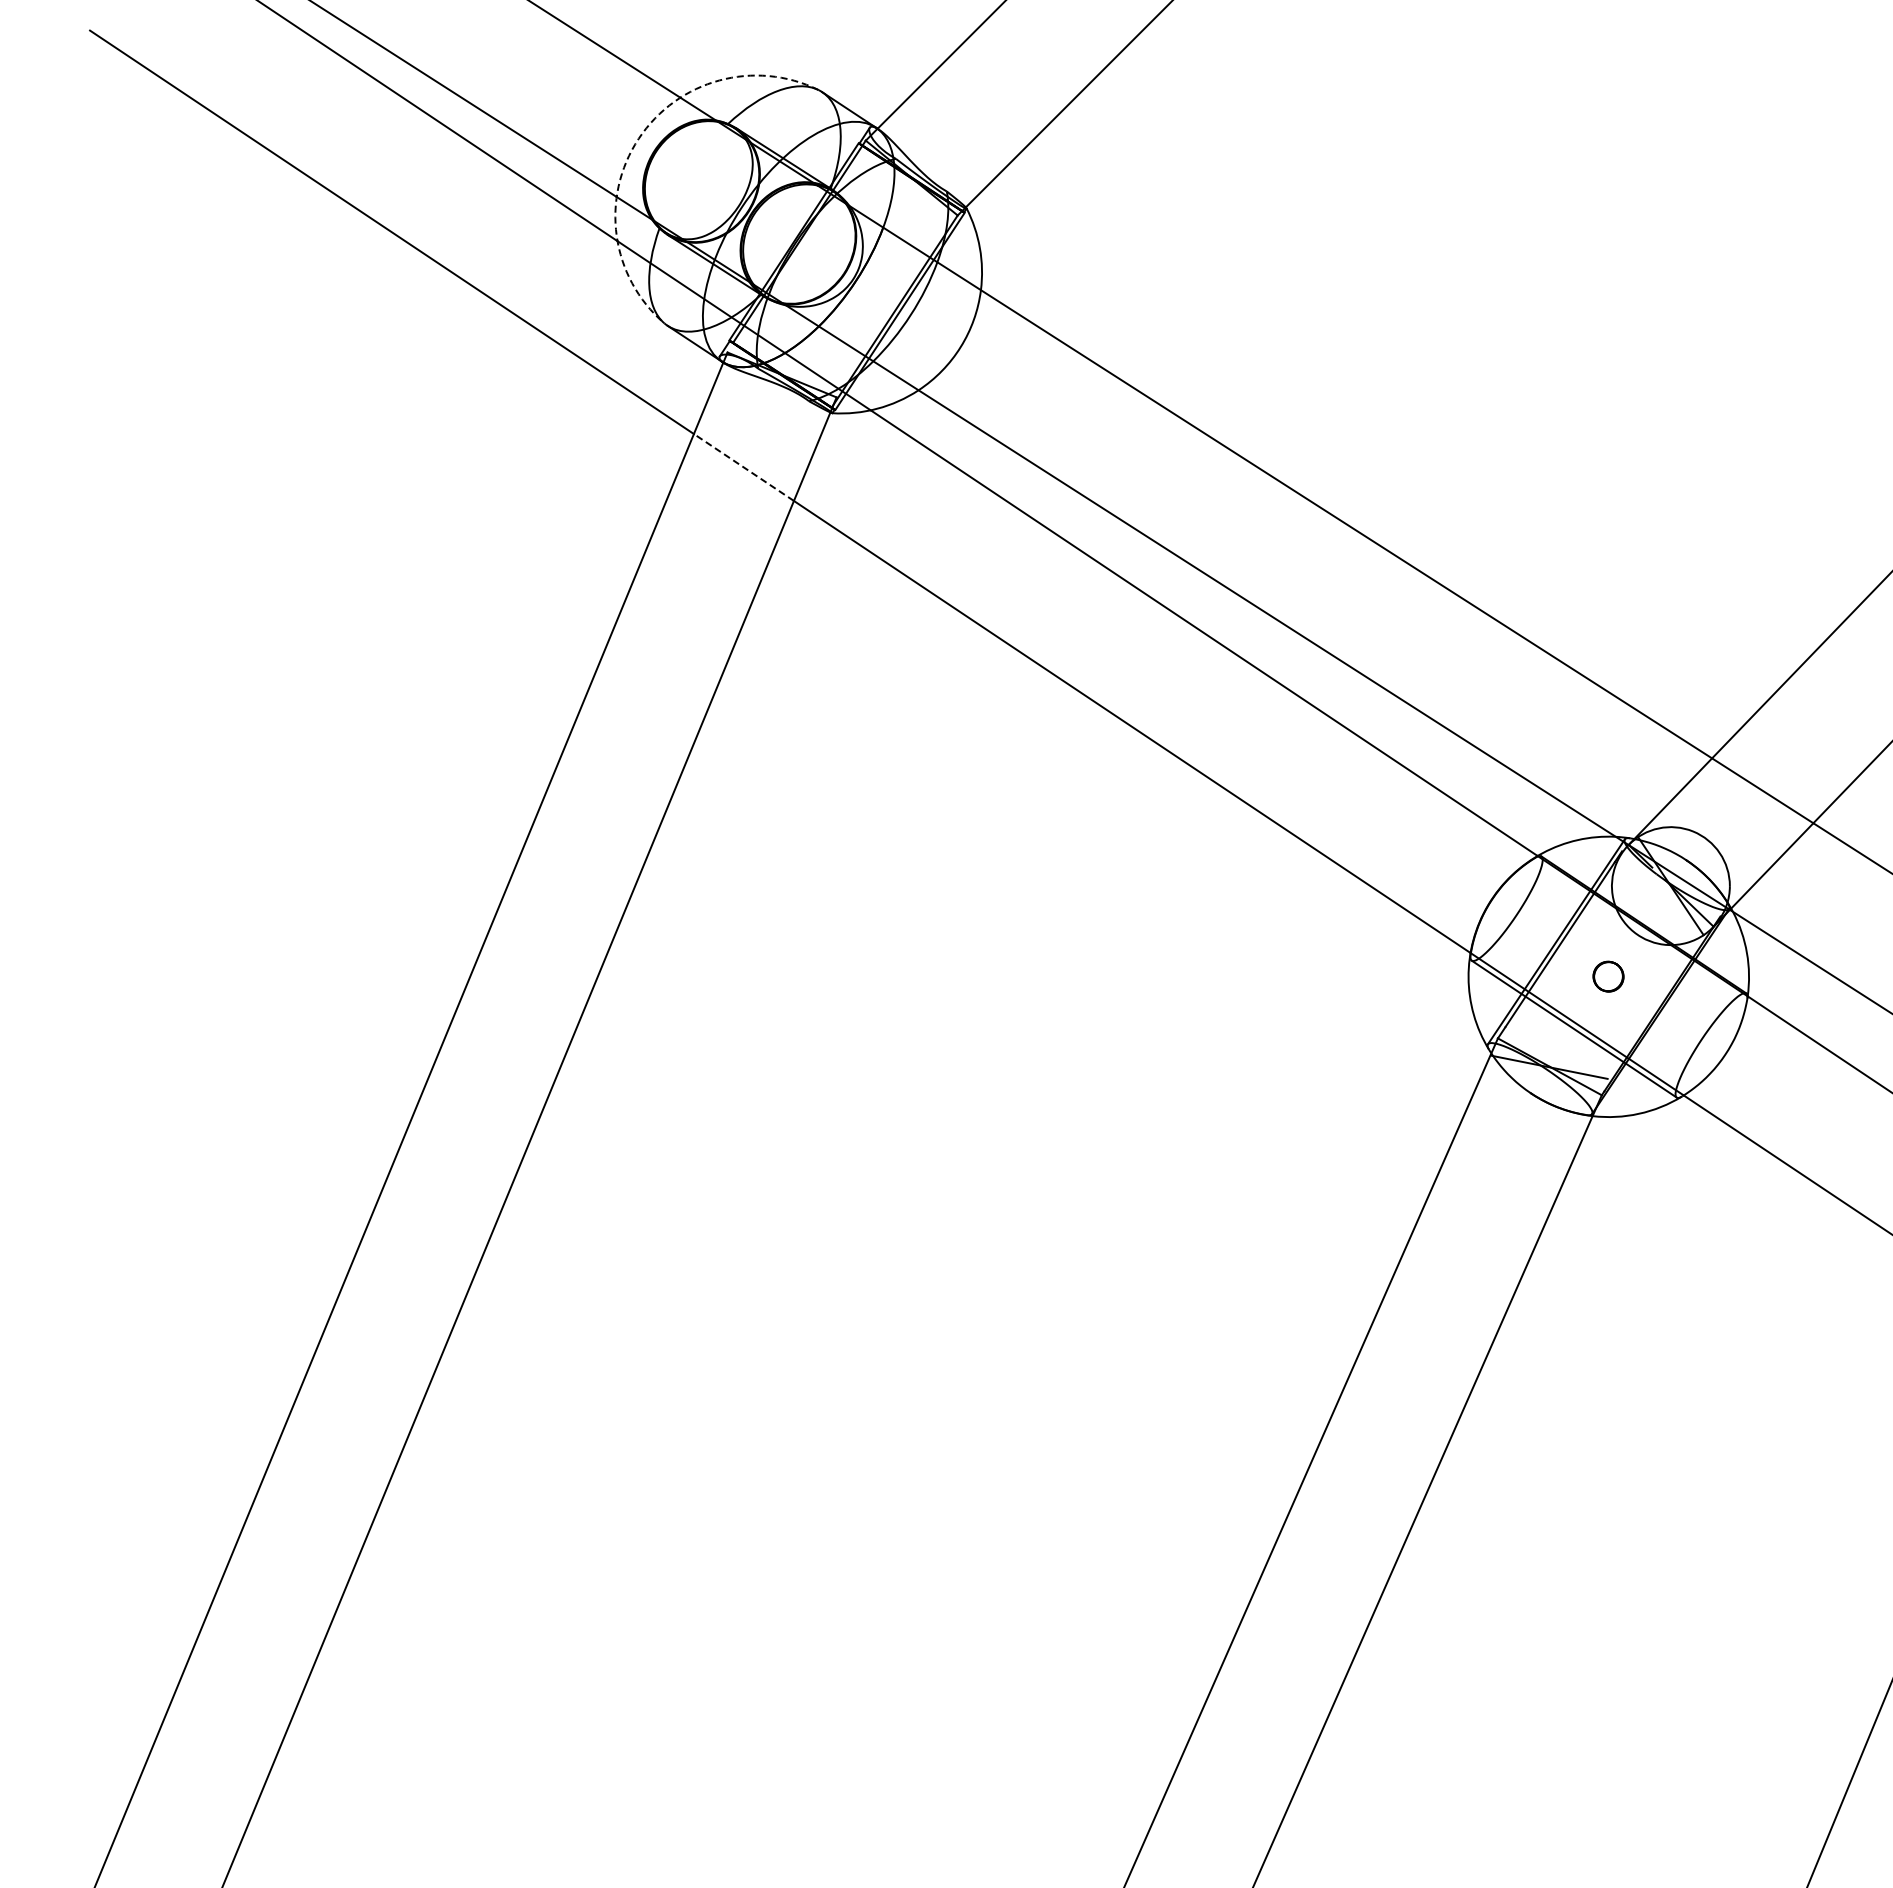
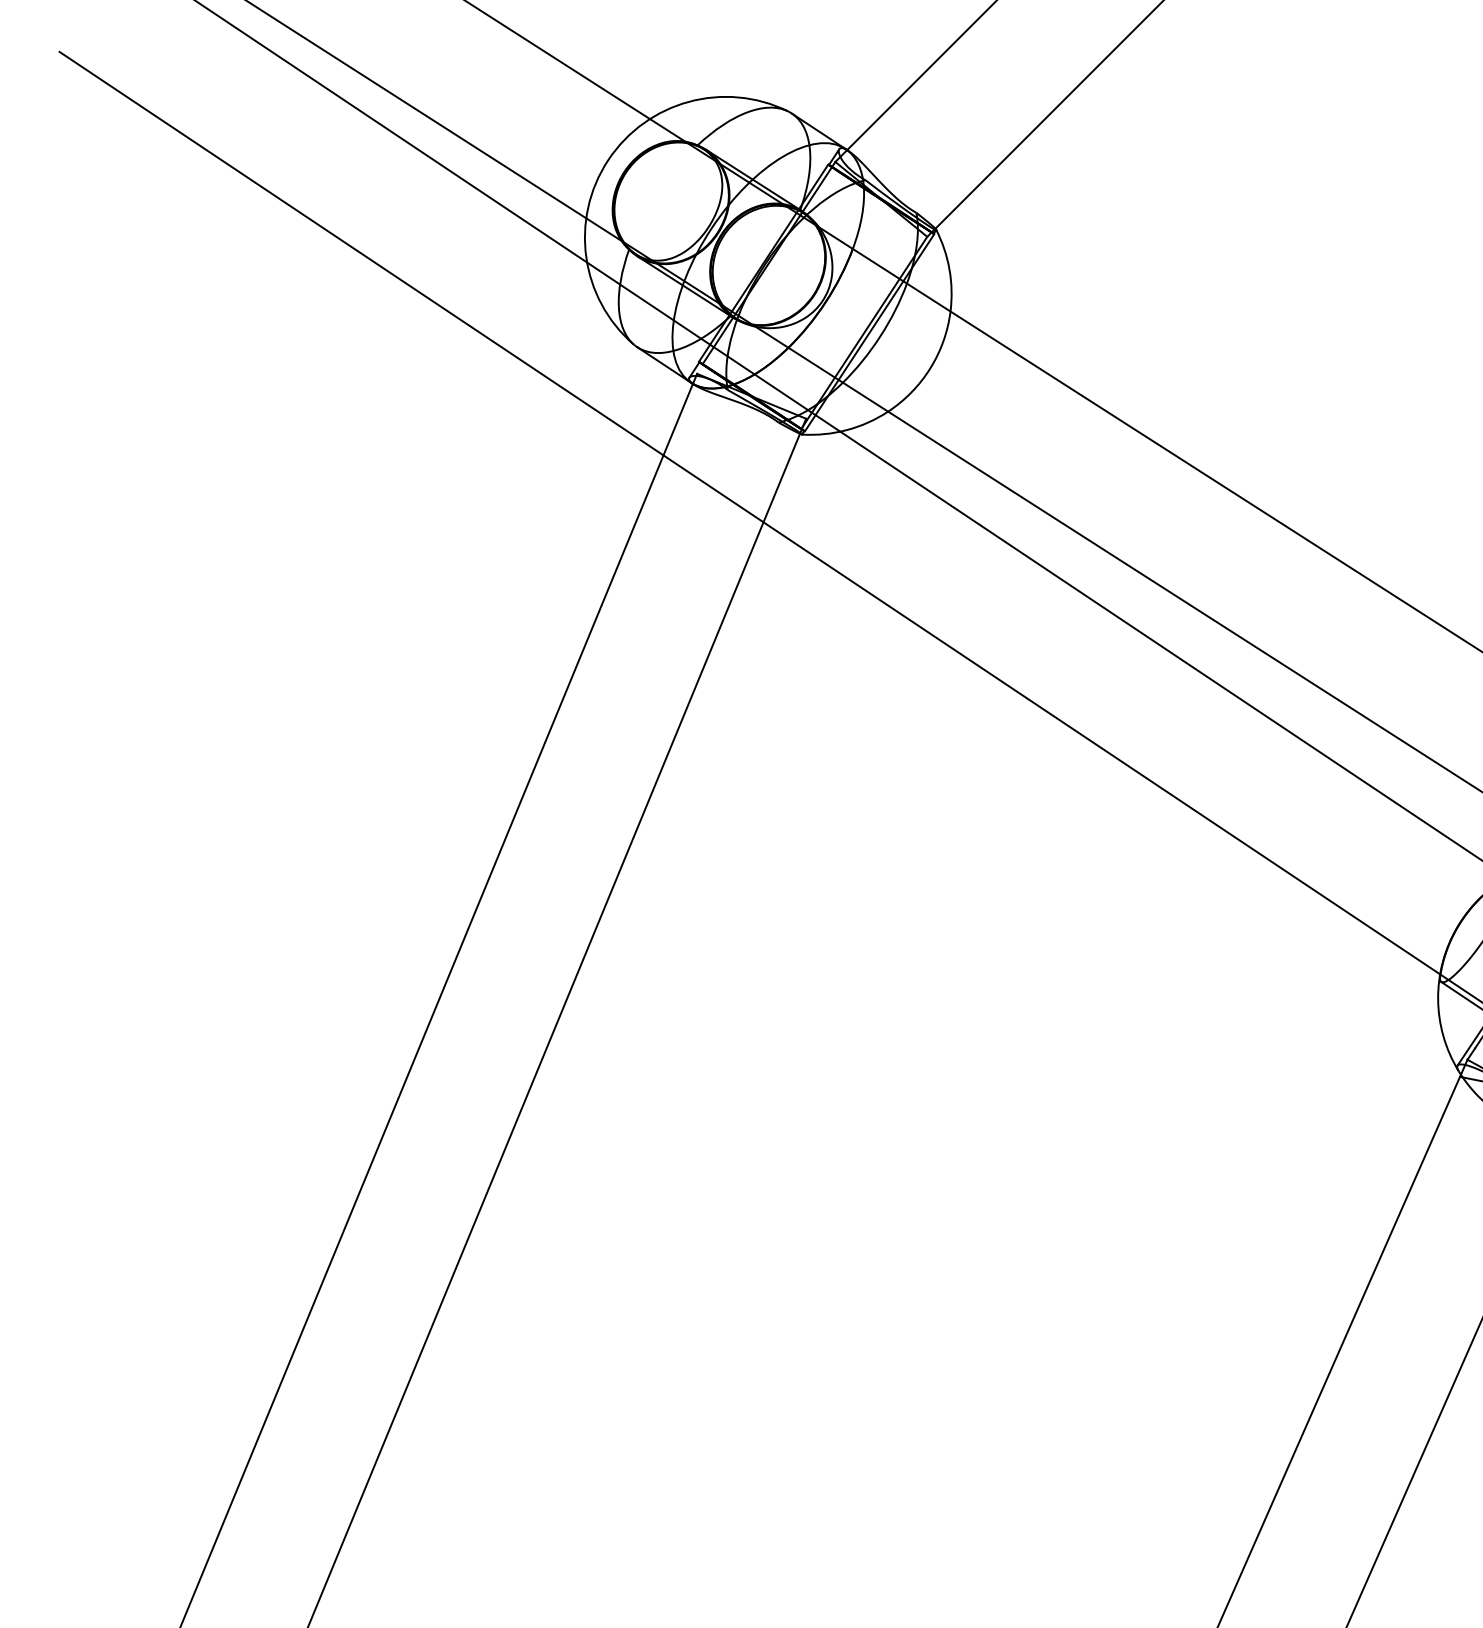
arc: (638, 138) -> (608, 159), dashed -> solid
line: (743, 467) -> (713, 488), dashed -> solid

